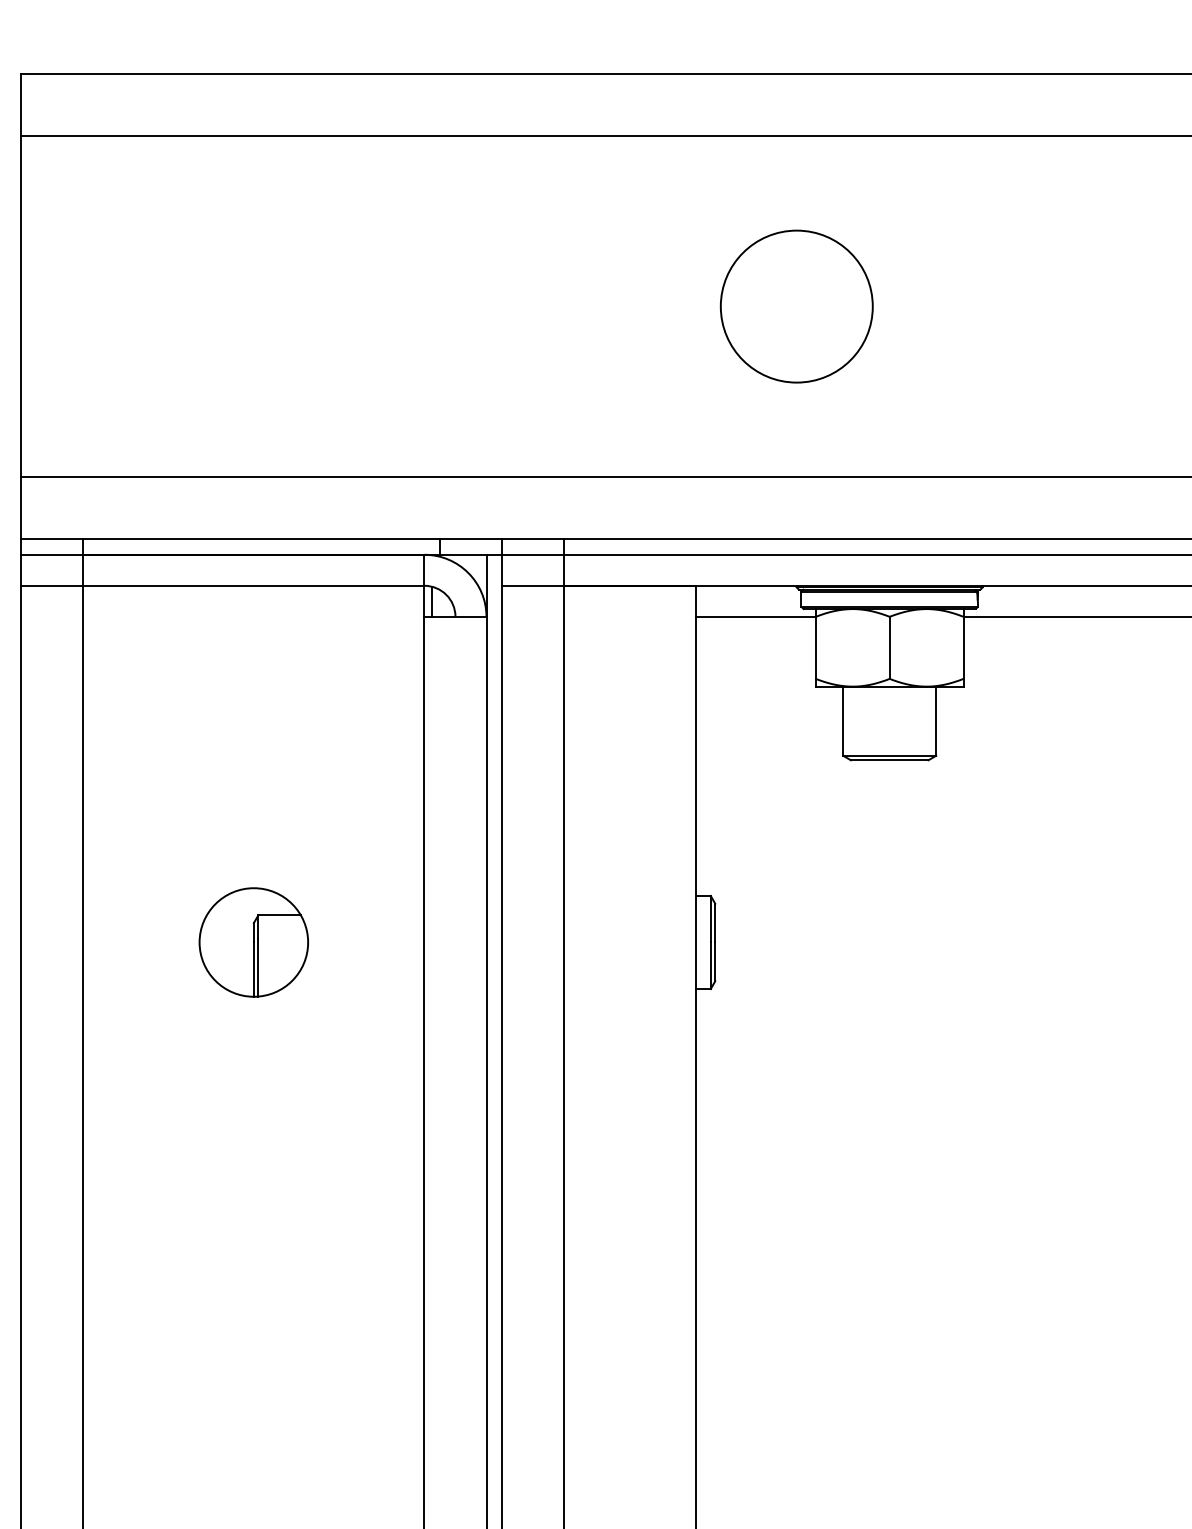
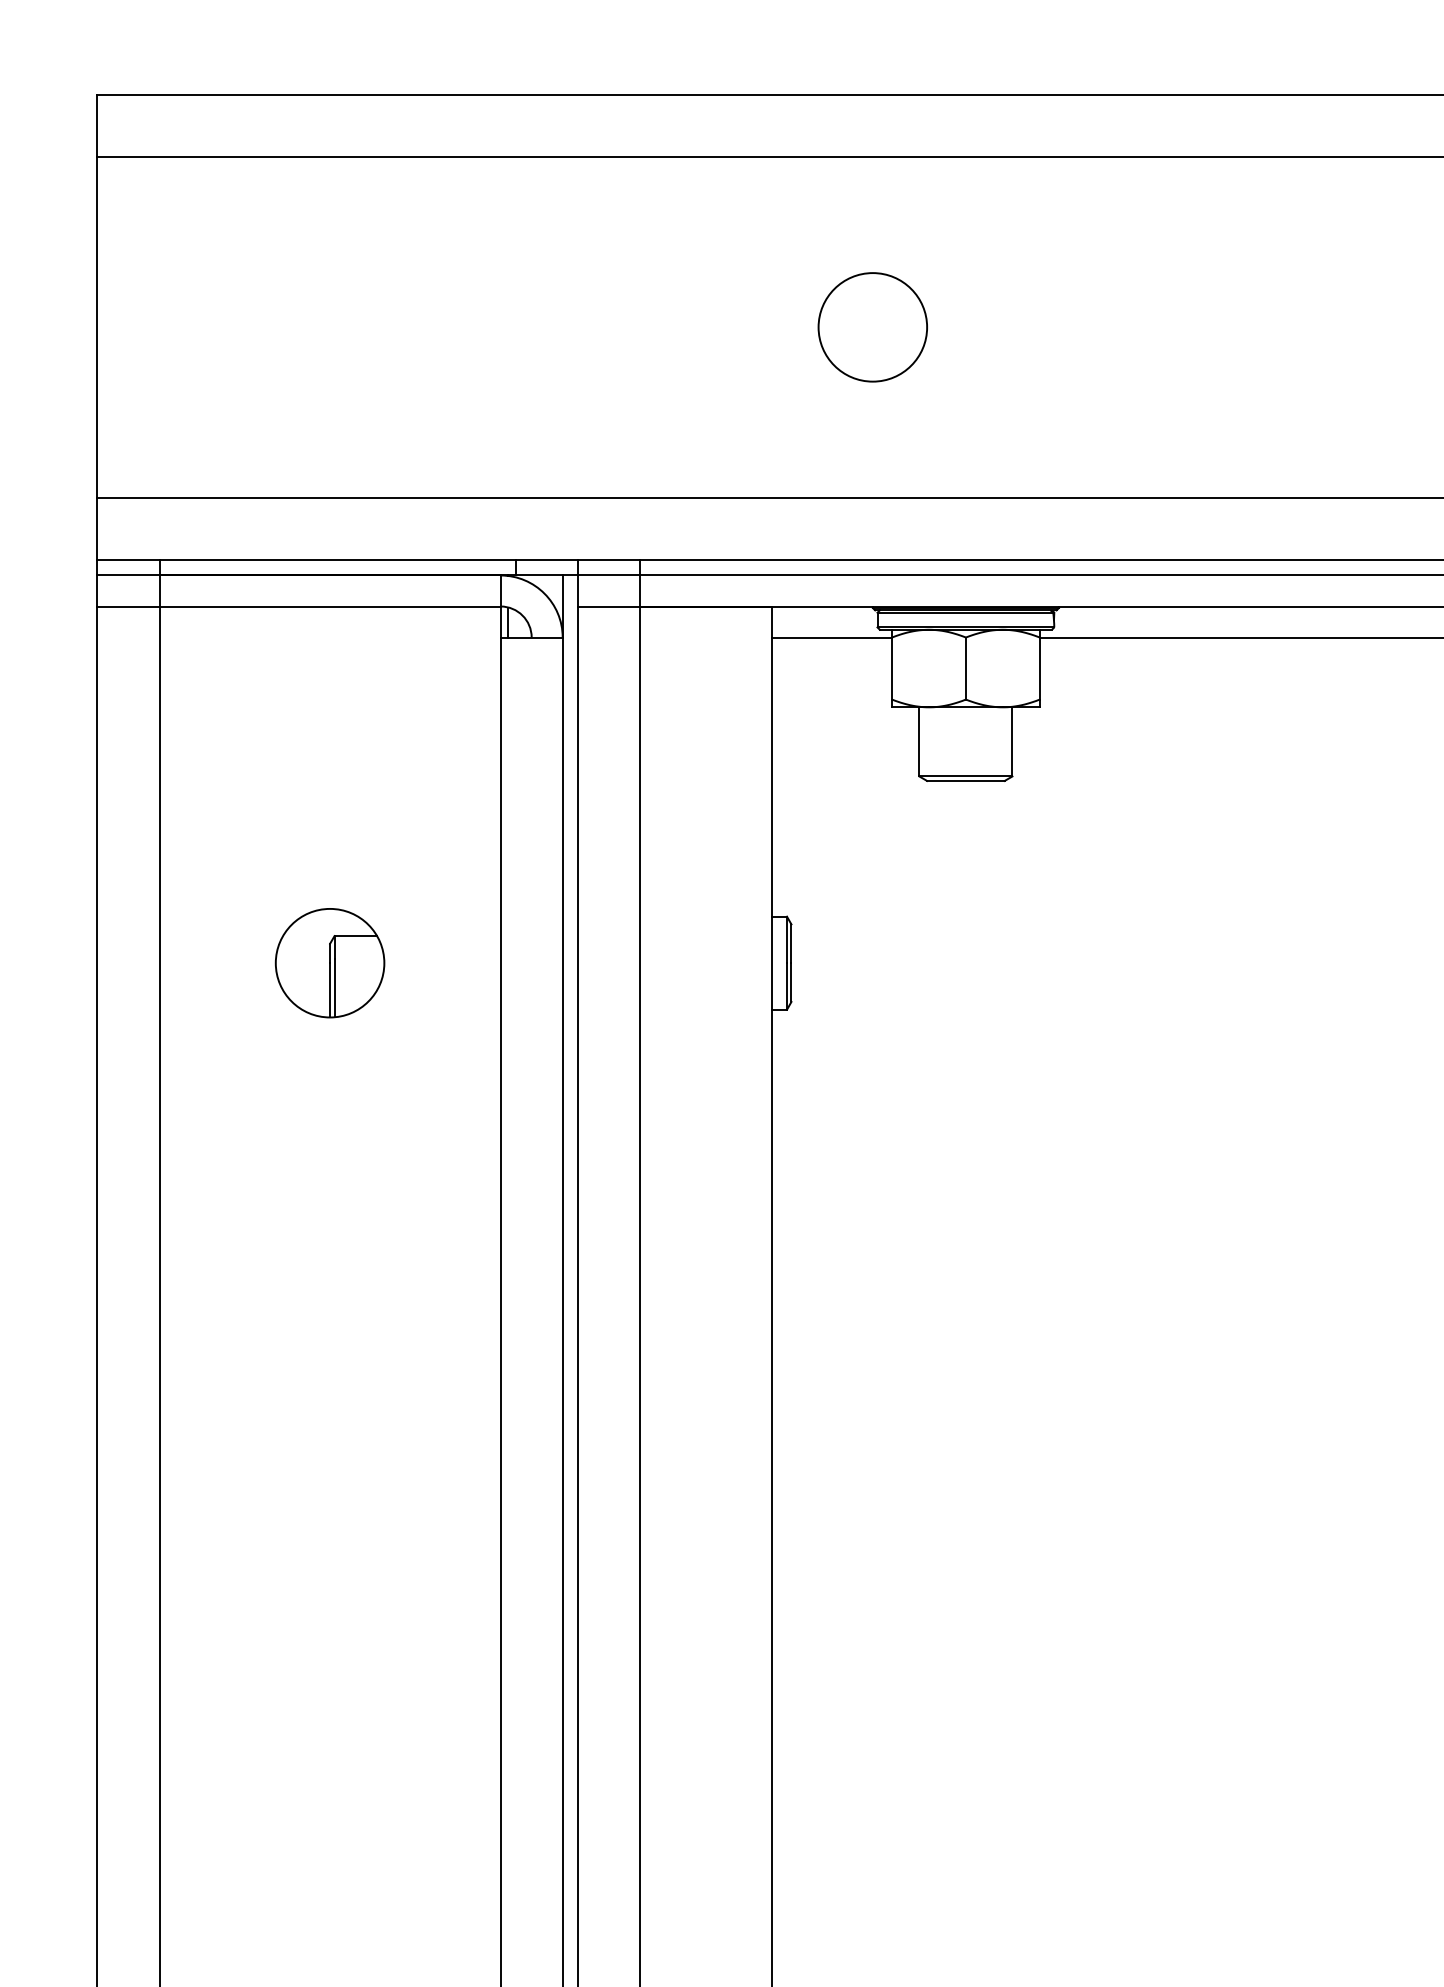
circle: (796, 306) -> (872, 327), size x0.71

